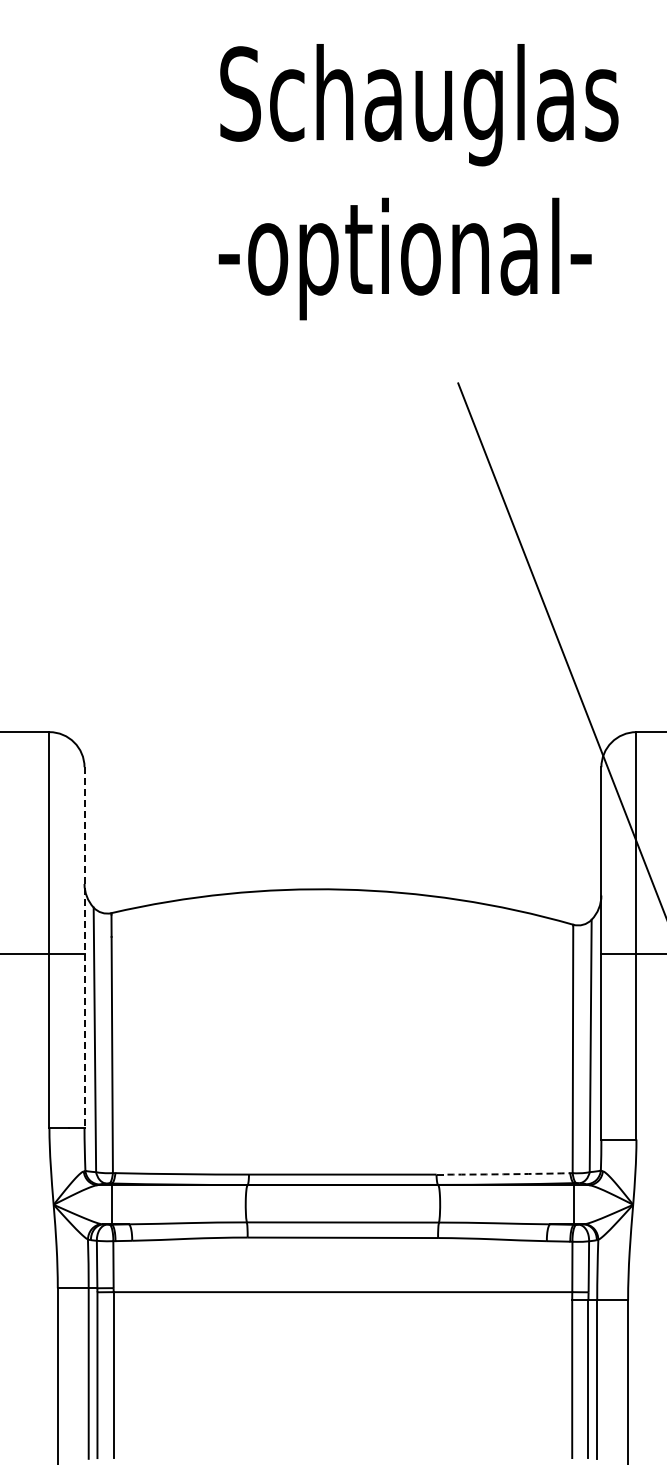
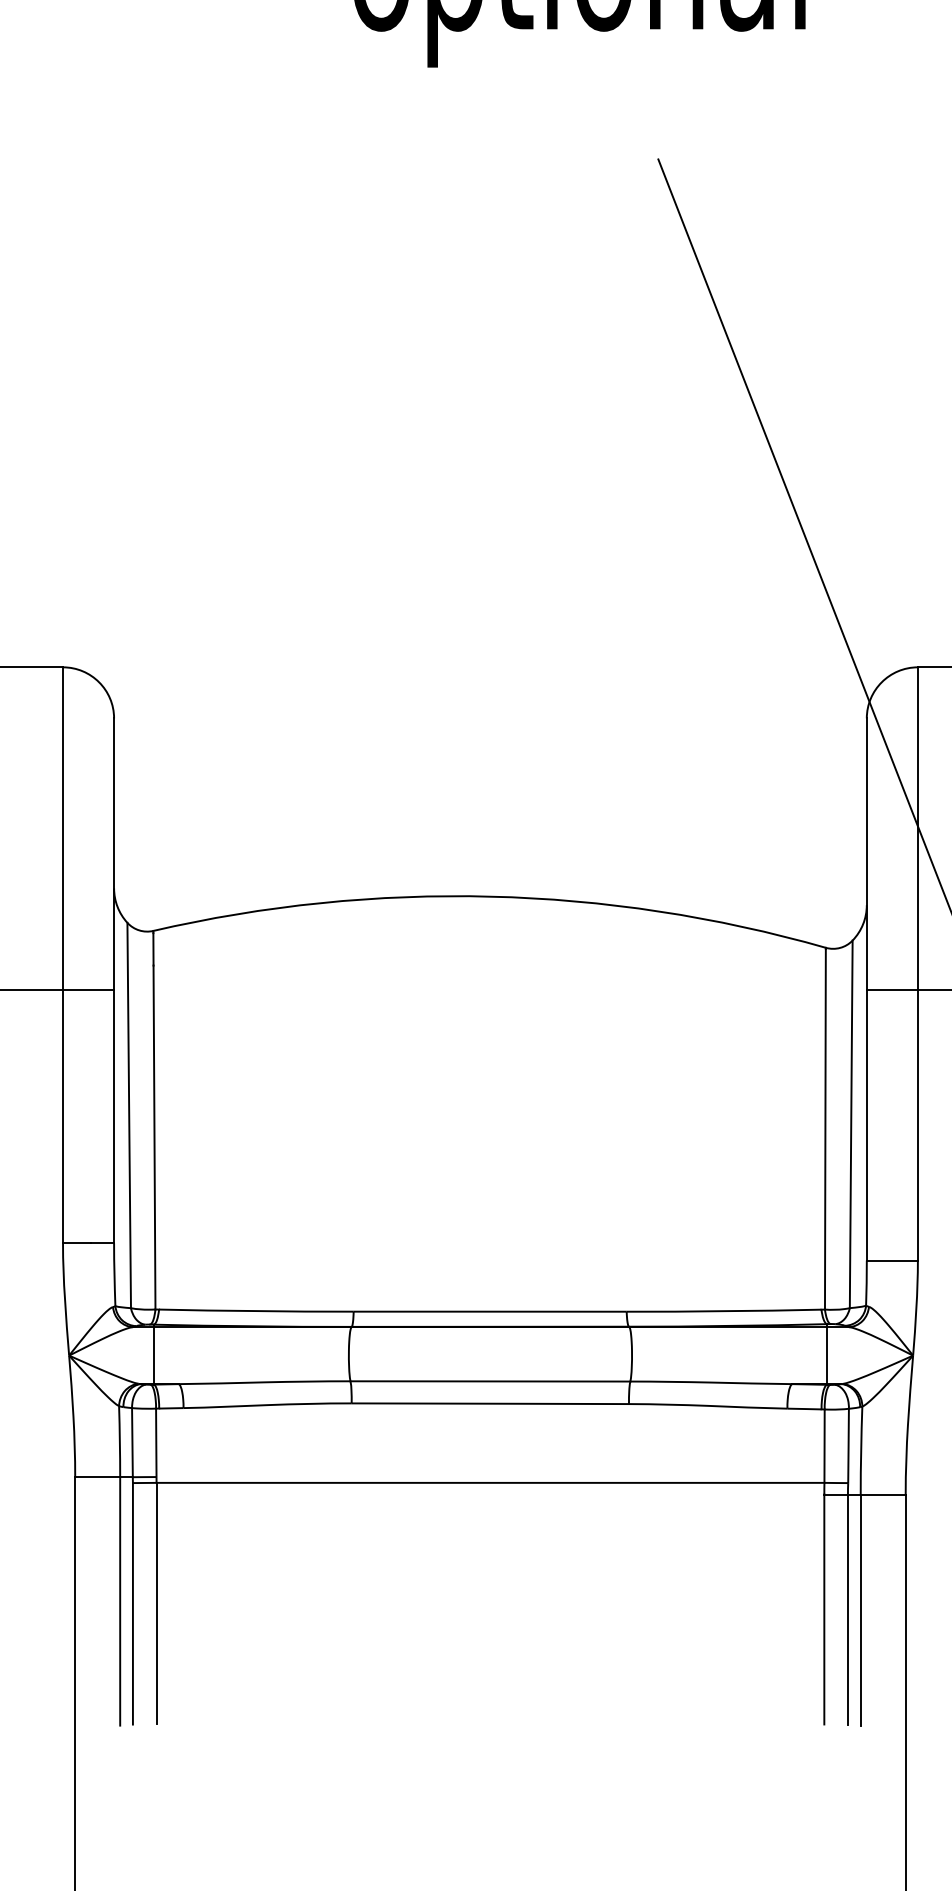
line: (84, 947) -> (114, 980), dashed -> solid
arc: (503, 1174) -> (724, 1311), dashed -> solid

